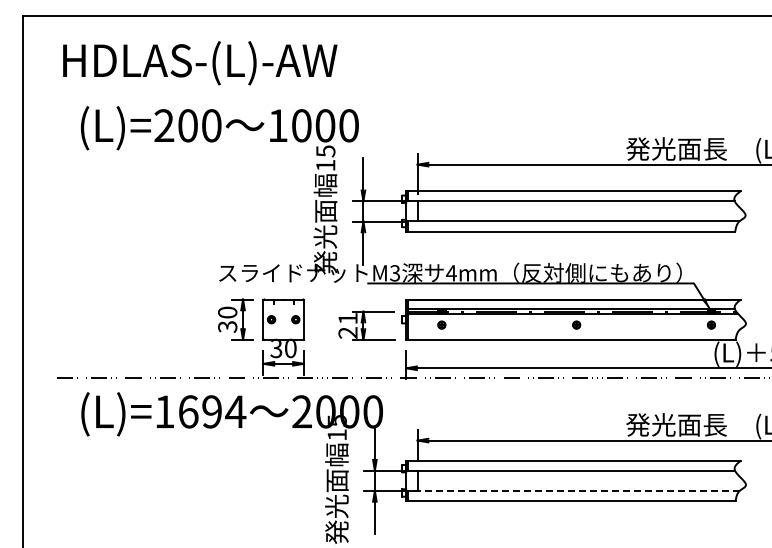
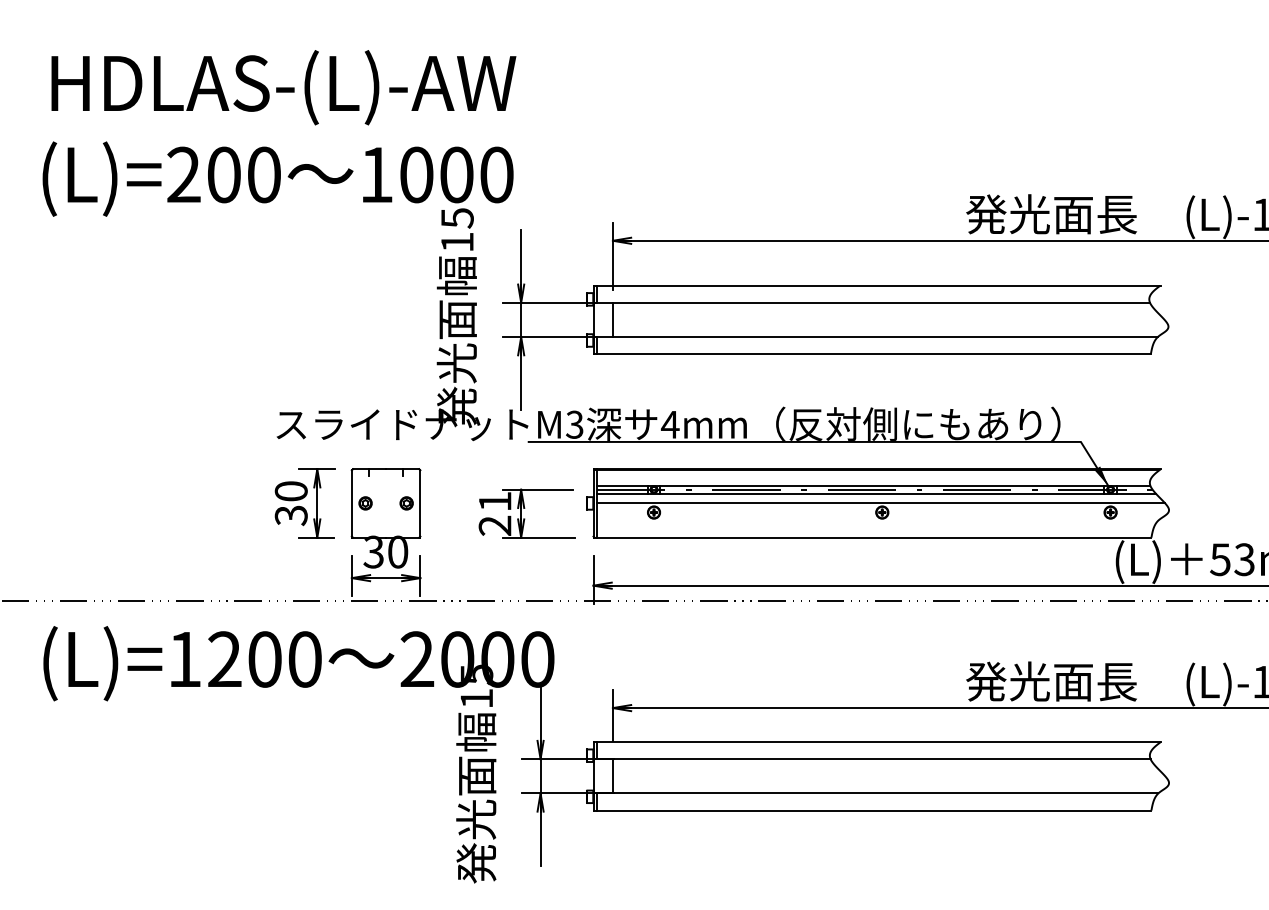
text: (200, 63) -> (284, 88), moved
line: (575, 319) -> (880, 503), added
text: (212, 411) -> (265, 658), (L)=1694 -> (L)=1200
line: (572, 490) -> (875, 792), dashed -> solid

